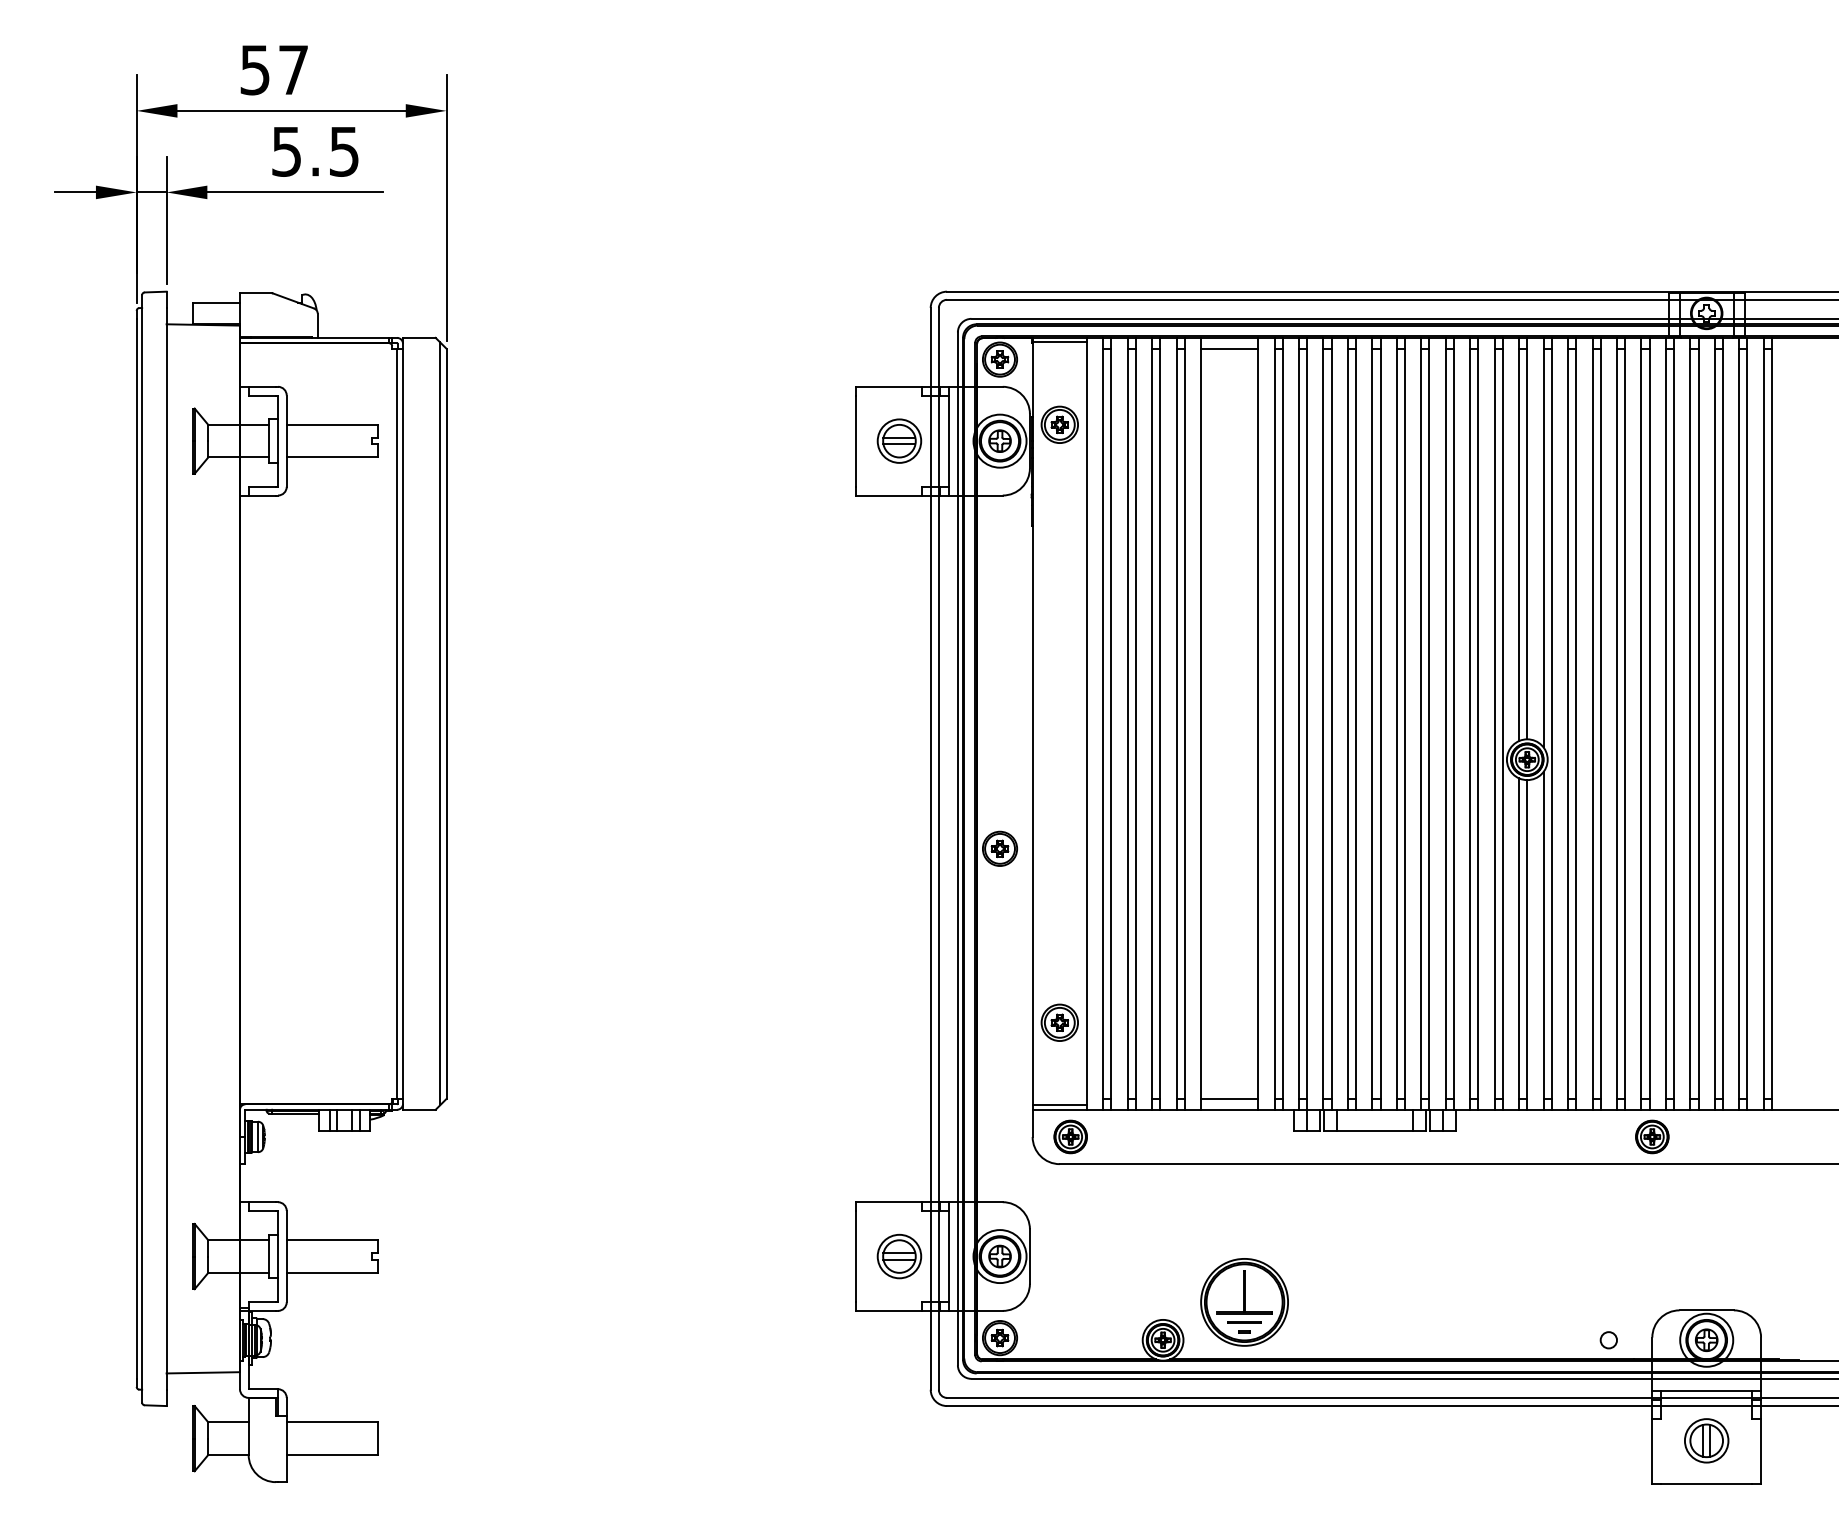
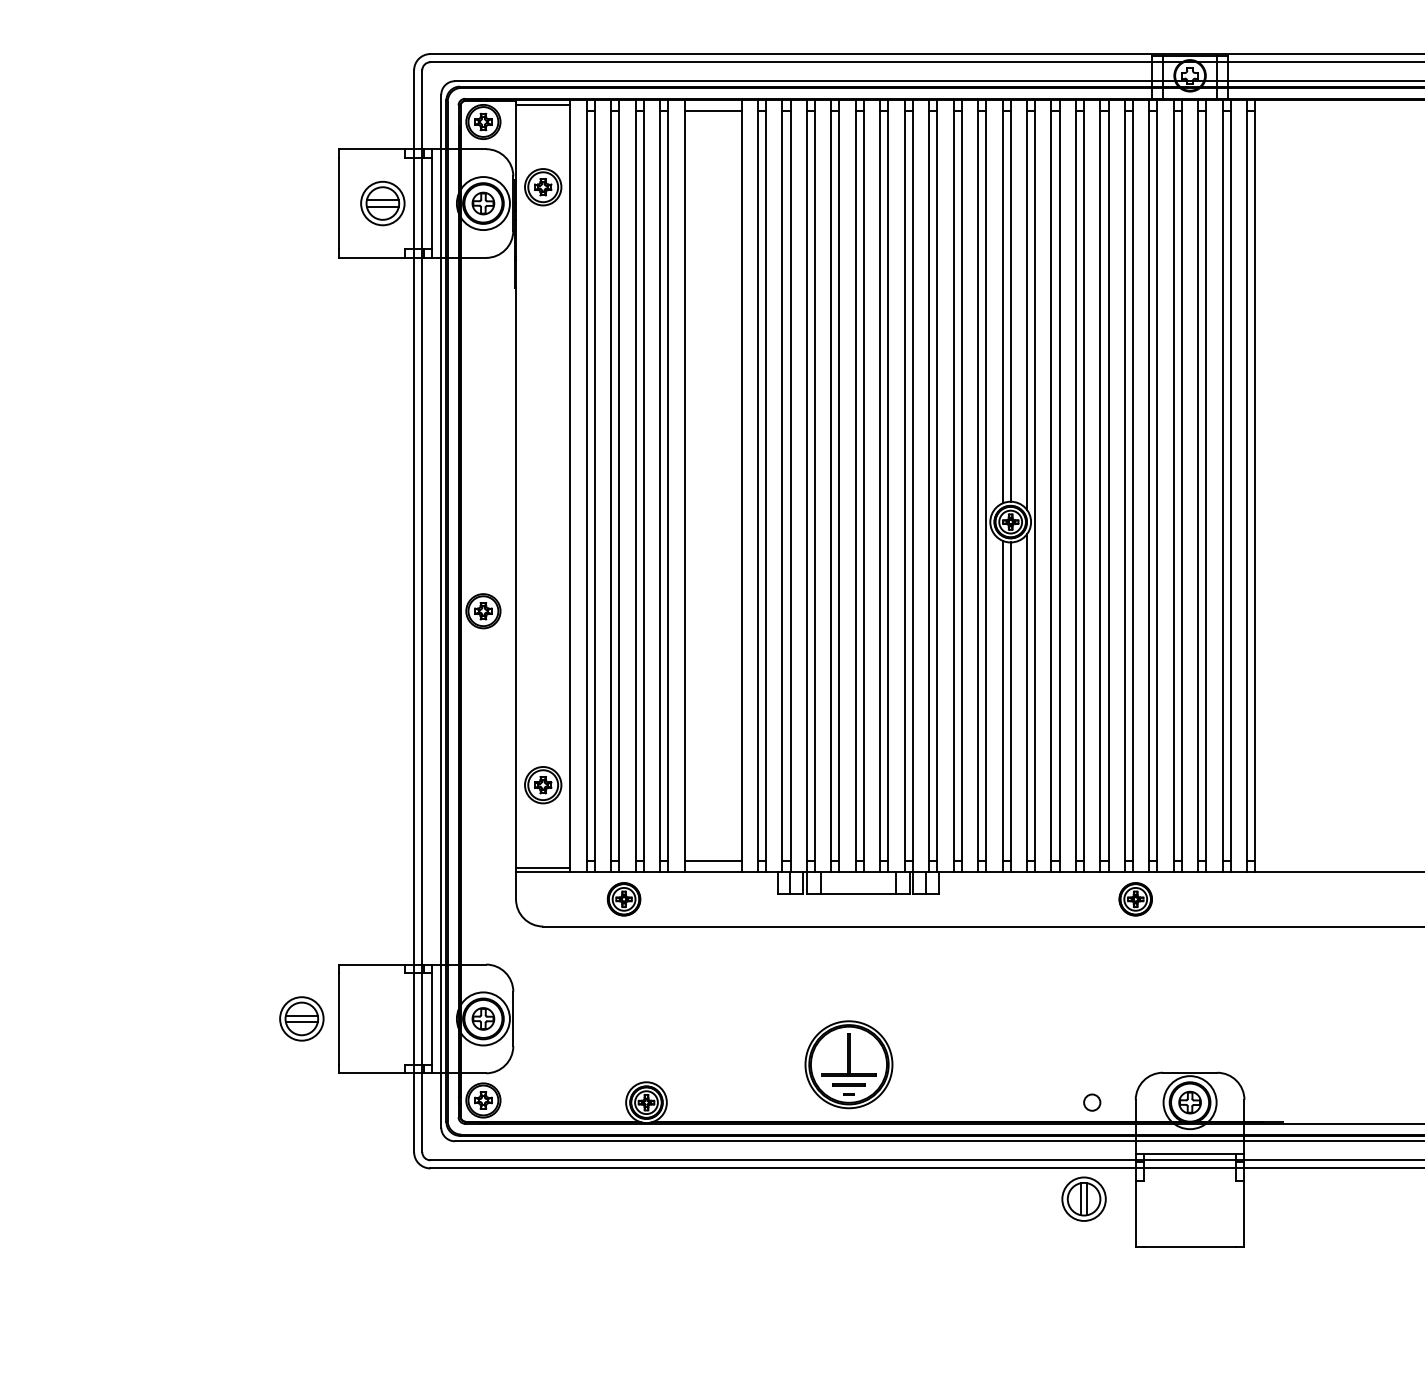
part: (1070, 1136) -> (623, 898), moved
part: (899, 1256) -> (301, 1018), moved
part: (1244, 1302) -> (848, 1064), moved
part: (1706, 1440) -> (1083, 1198), moved

